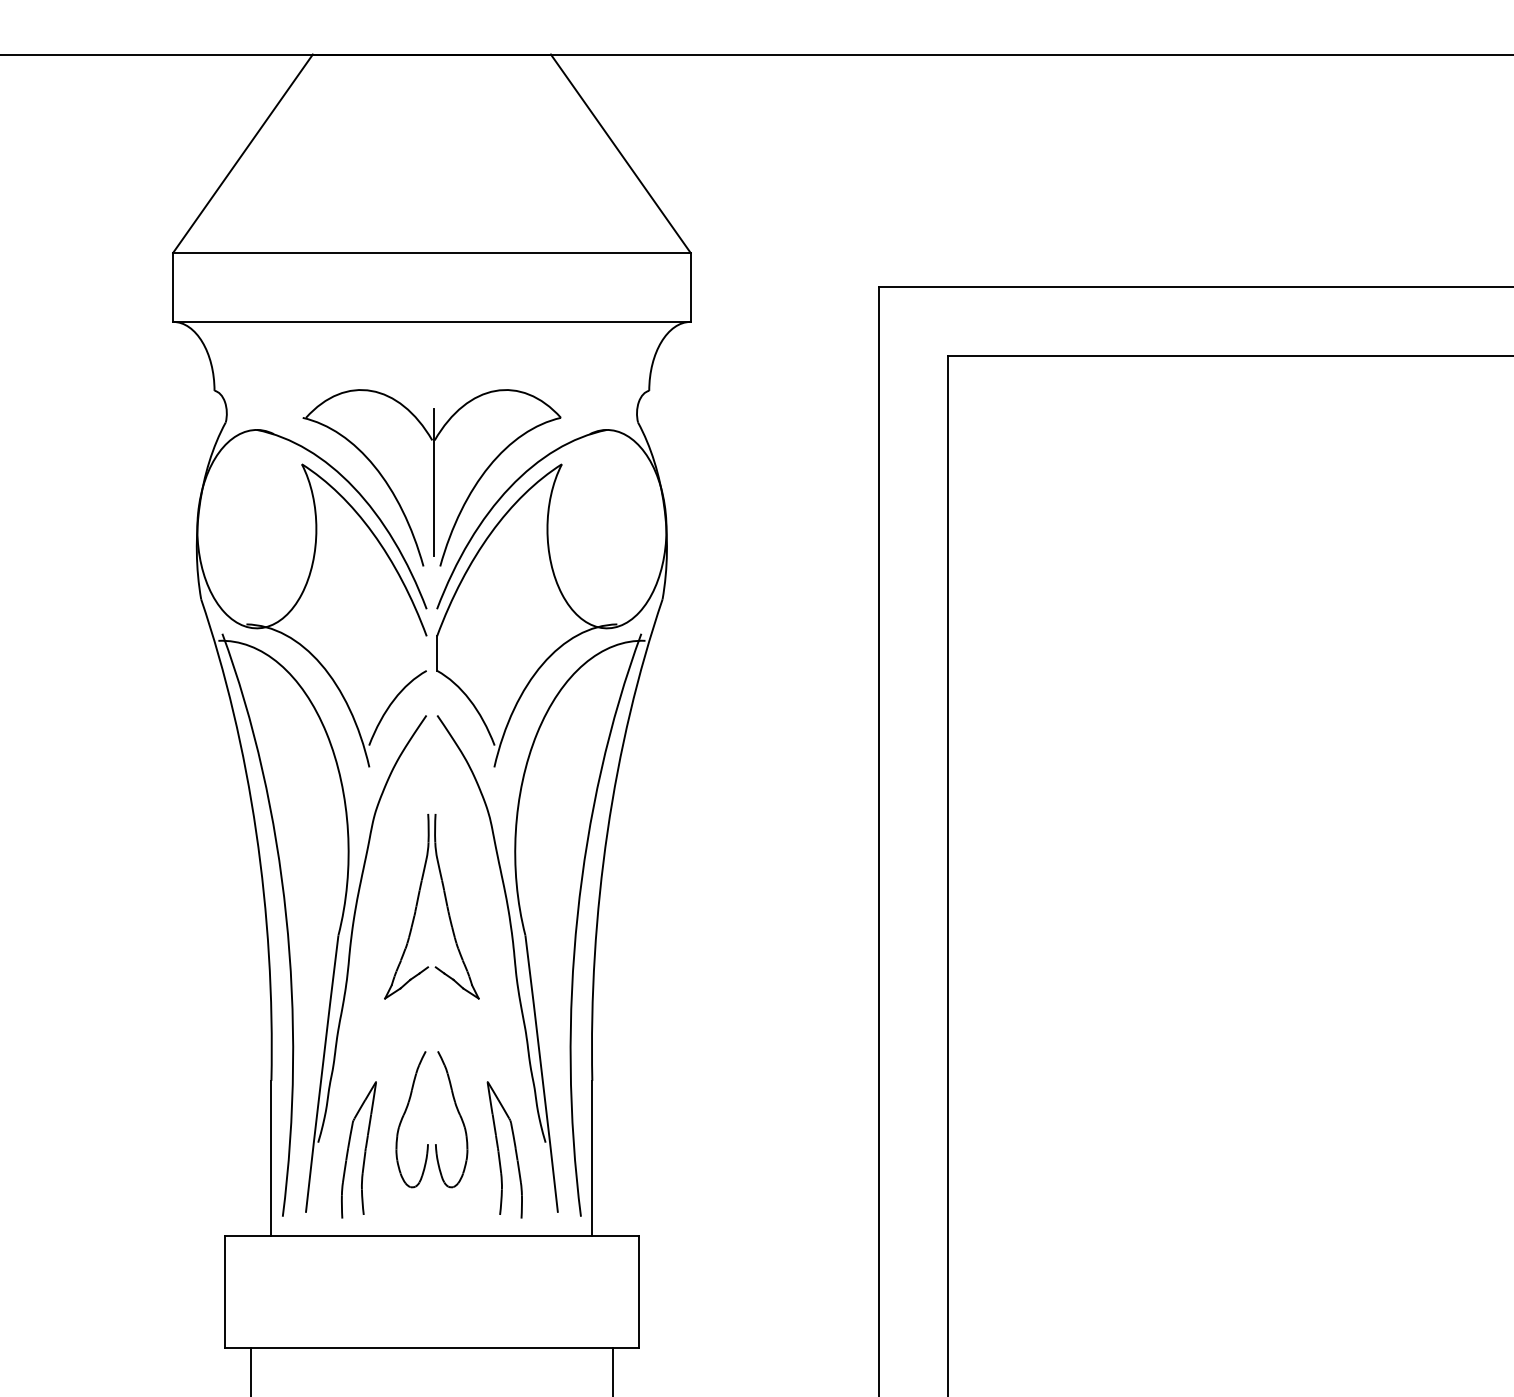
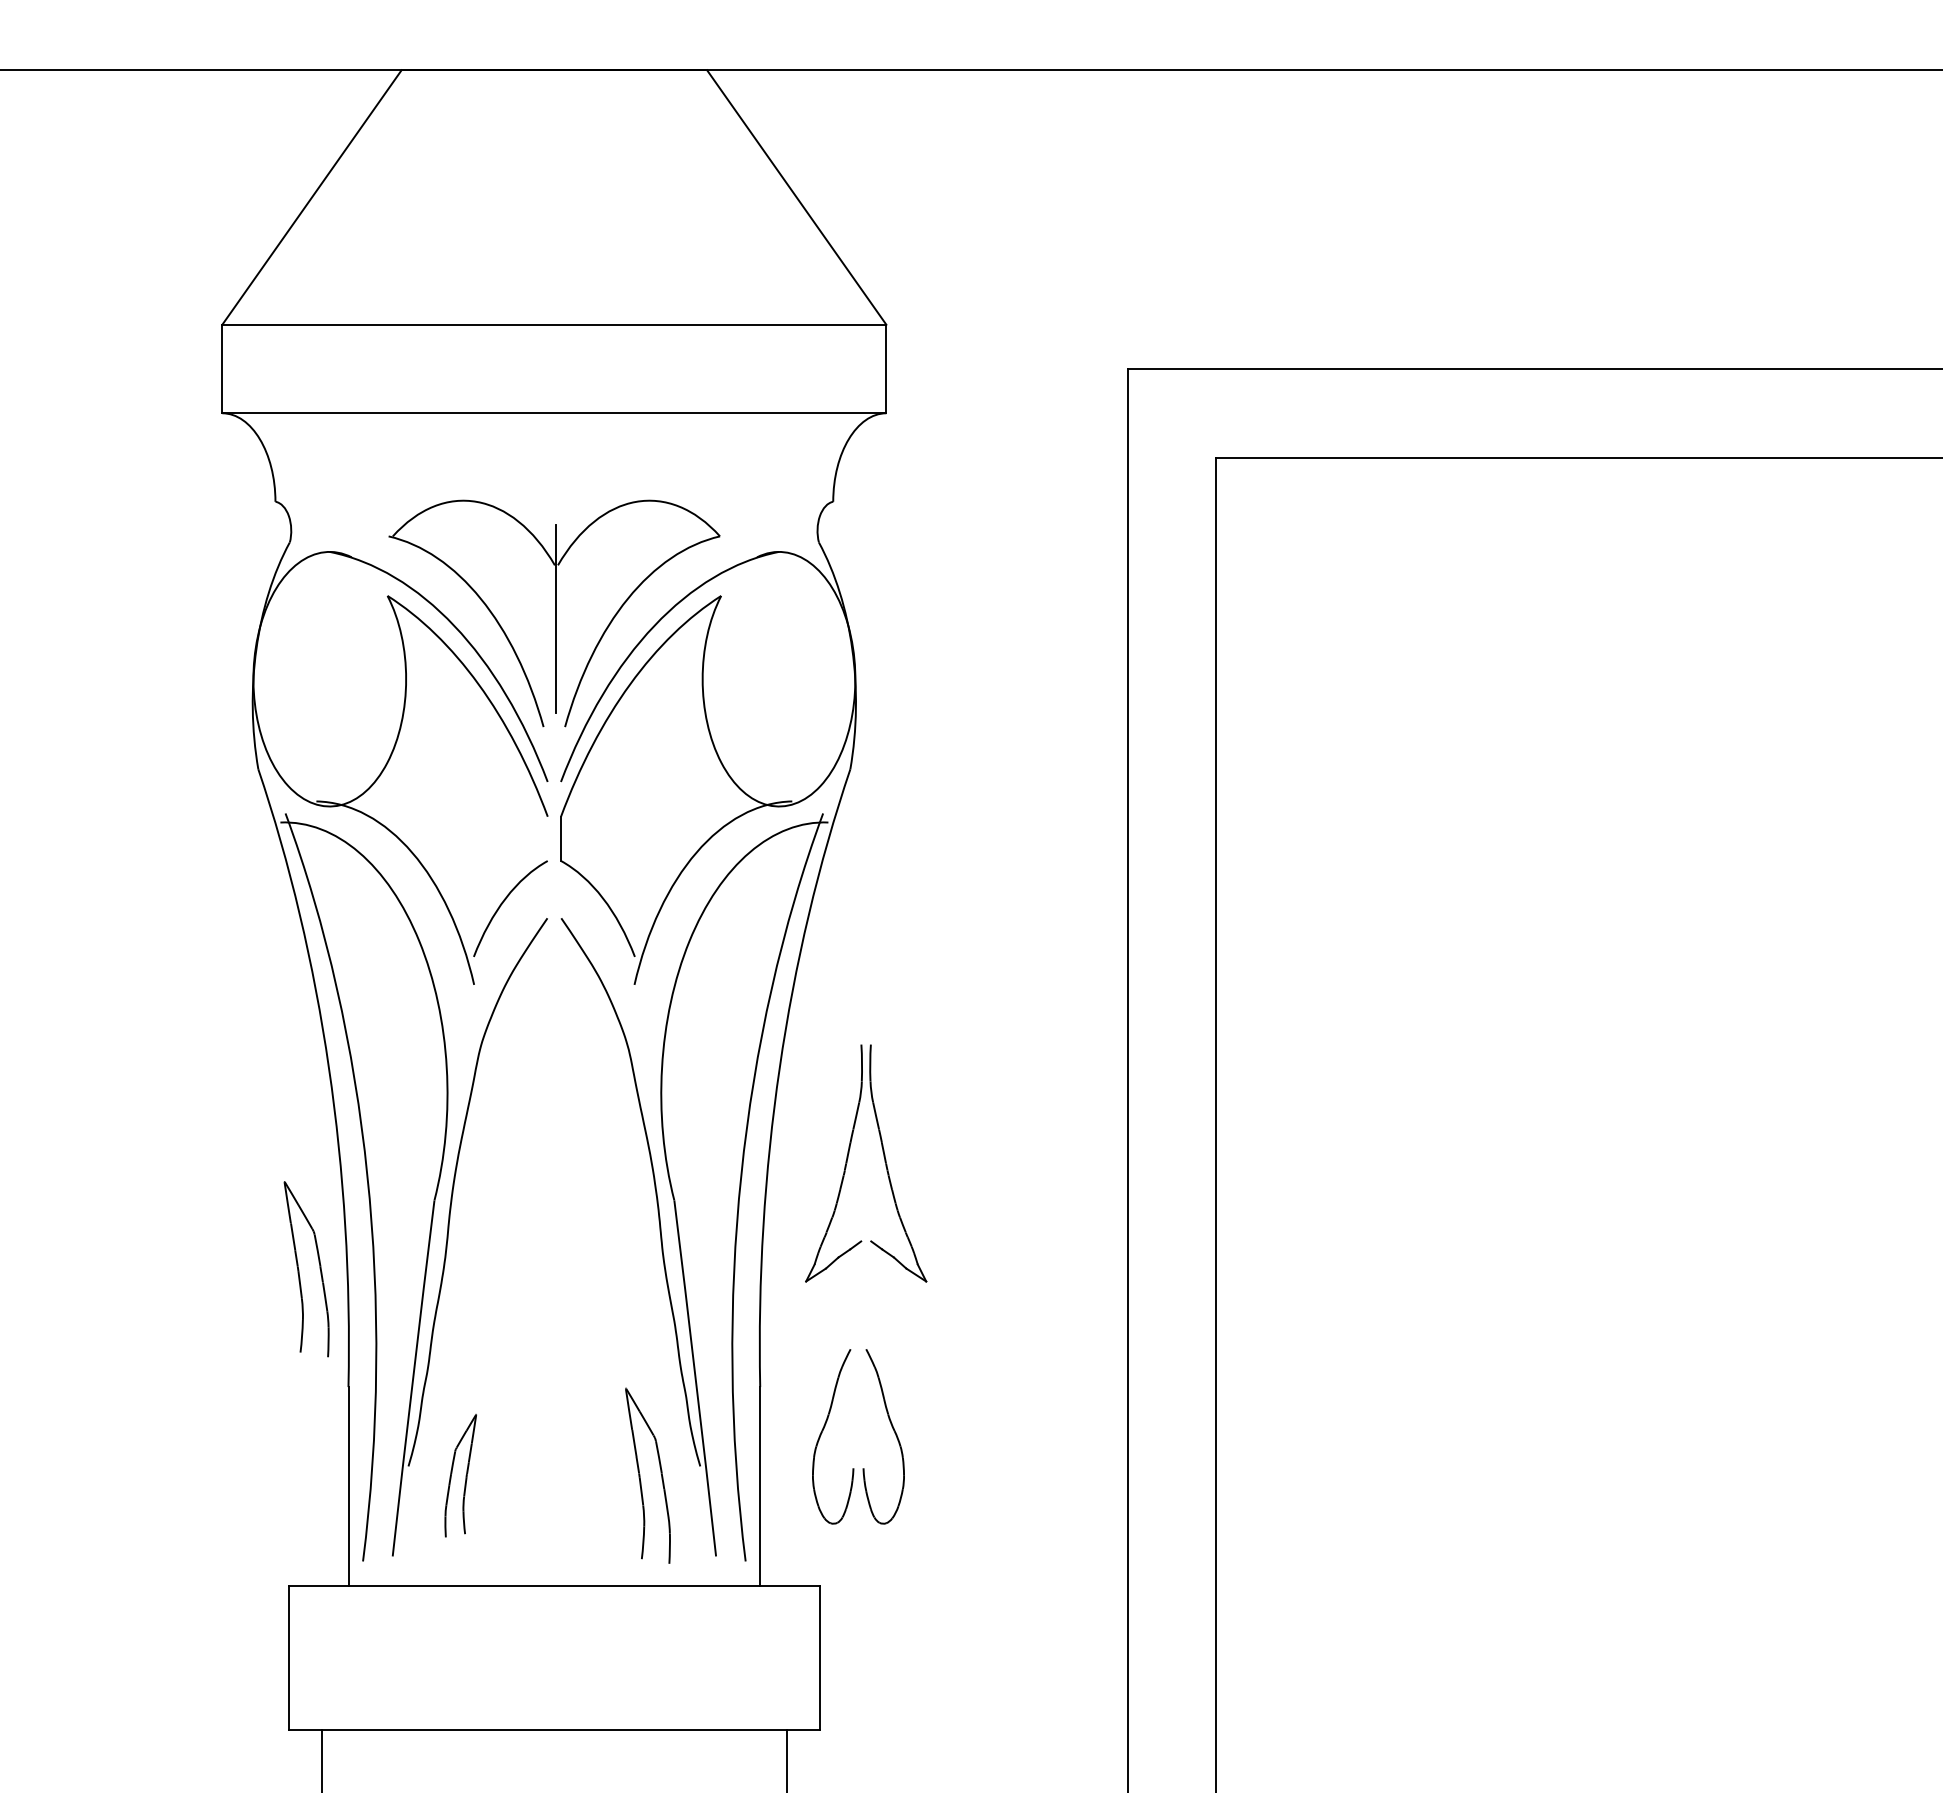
part: (418, 902) -> (848, 1158), moved
part: (238, 988) -> (306, 1268), added
part: (428, 1144) -> (854, 1468), moved
part: (358, 1149) -> (460, 1475), size x0.7

